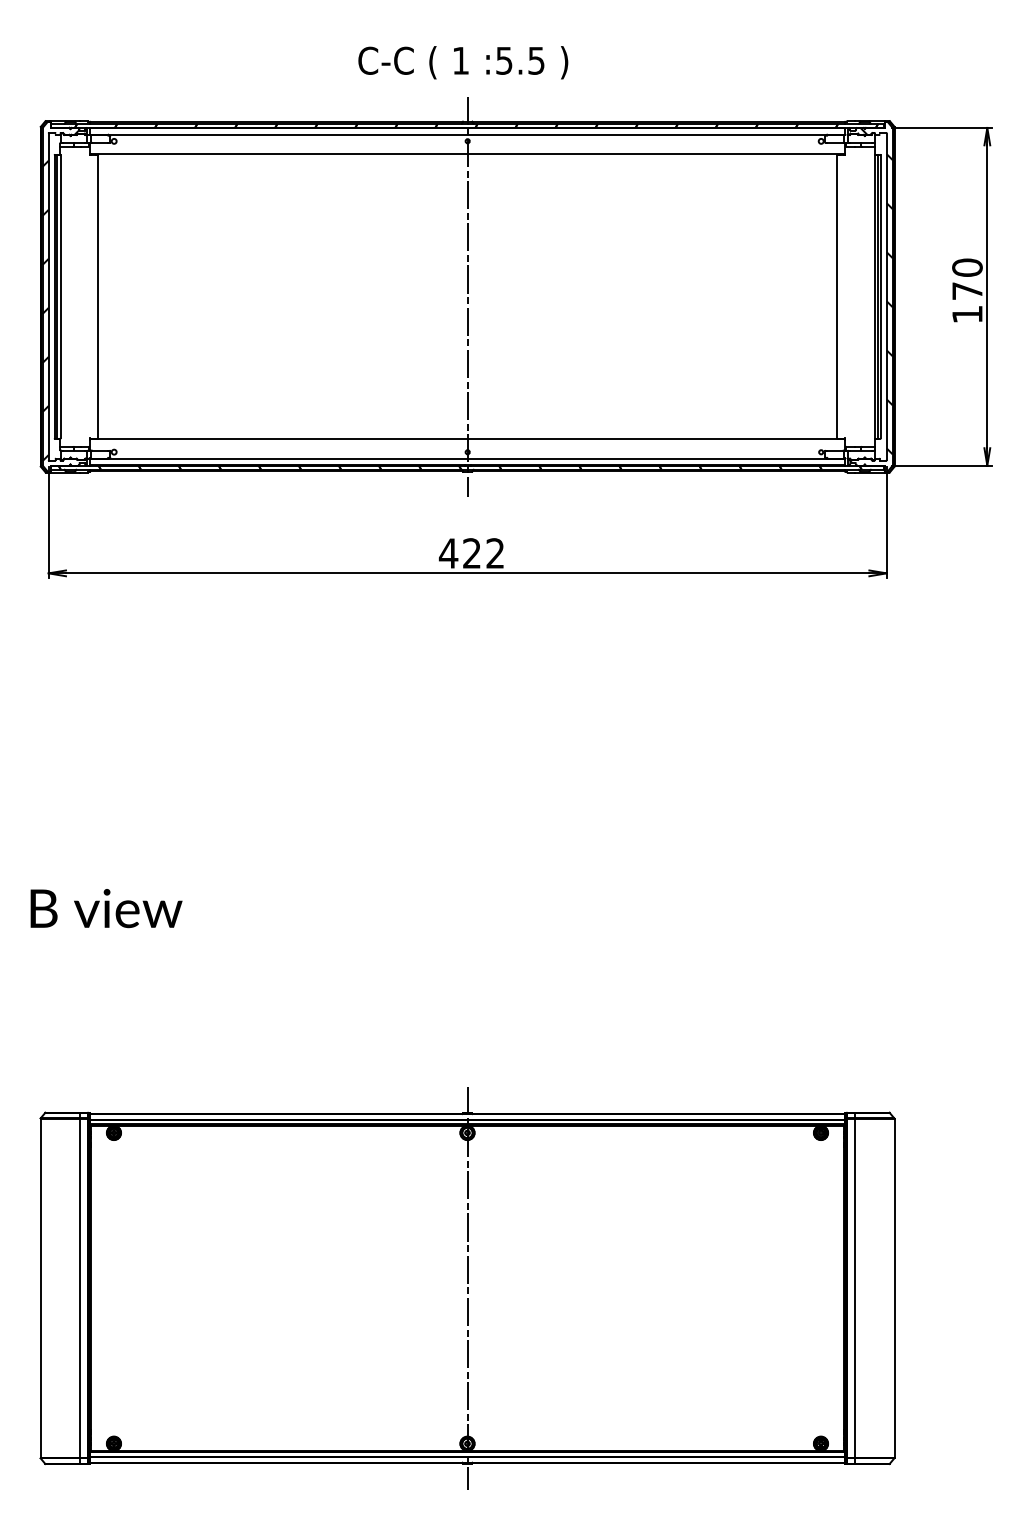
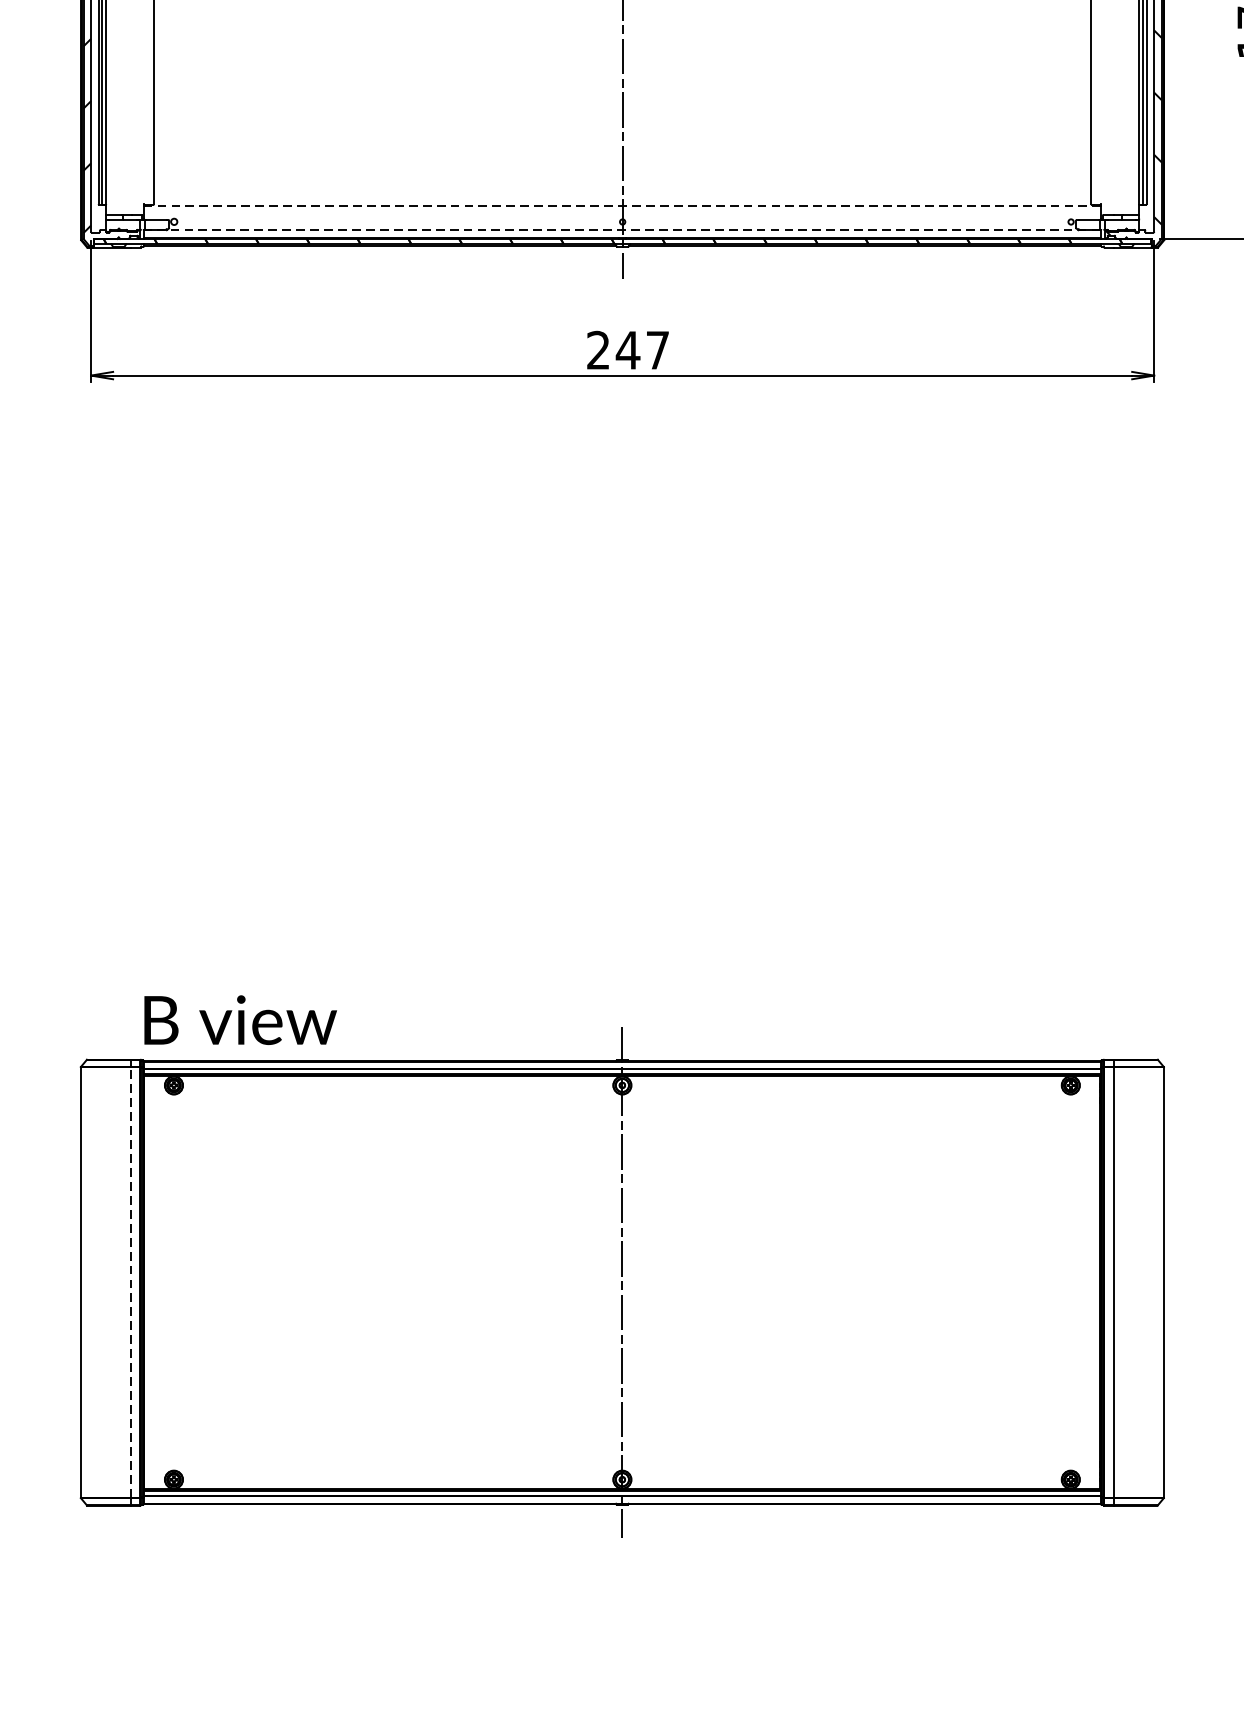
line: (467, 439) -> (622, 205), solid -> dashed
line: (467, 458) -> (622, 229), solid -> dashed
text: (471, 553) -> (627, 350), 422 -> 247
text: (106, 908) -> (240, 1020), moved
line: (80, 1288) -> (131, 1282), solid -> dashed

